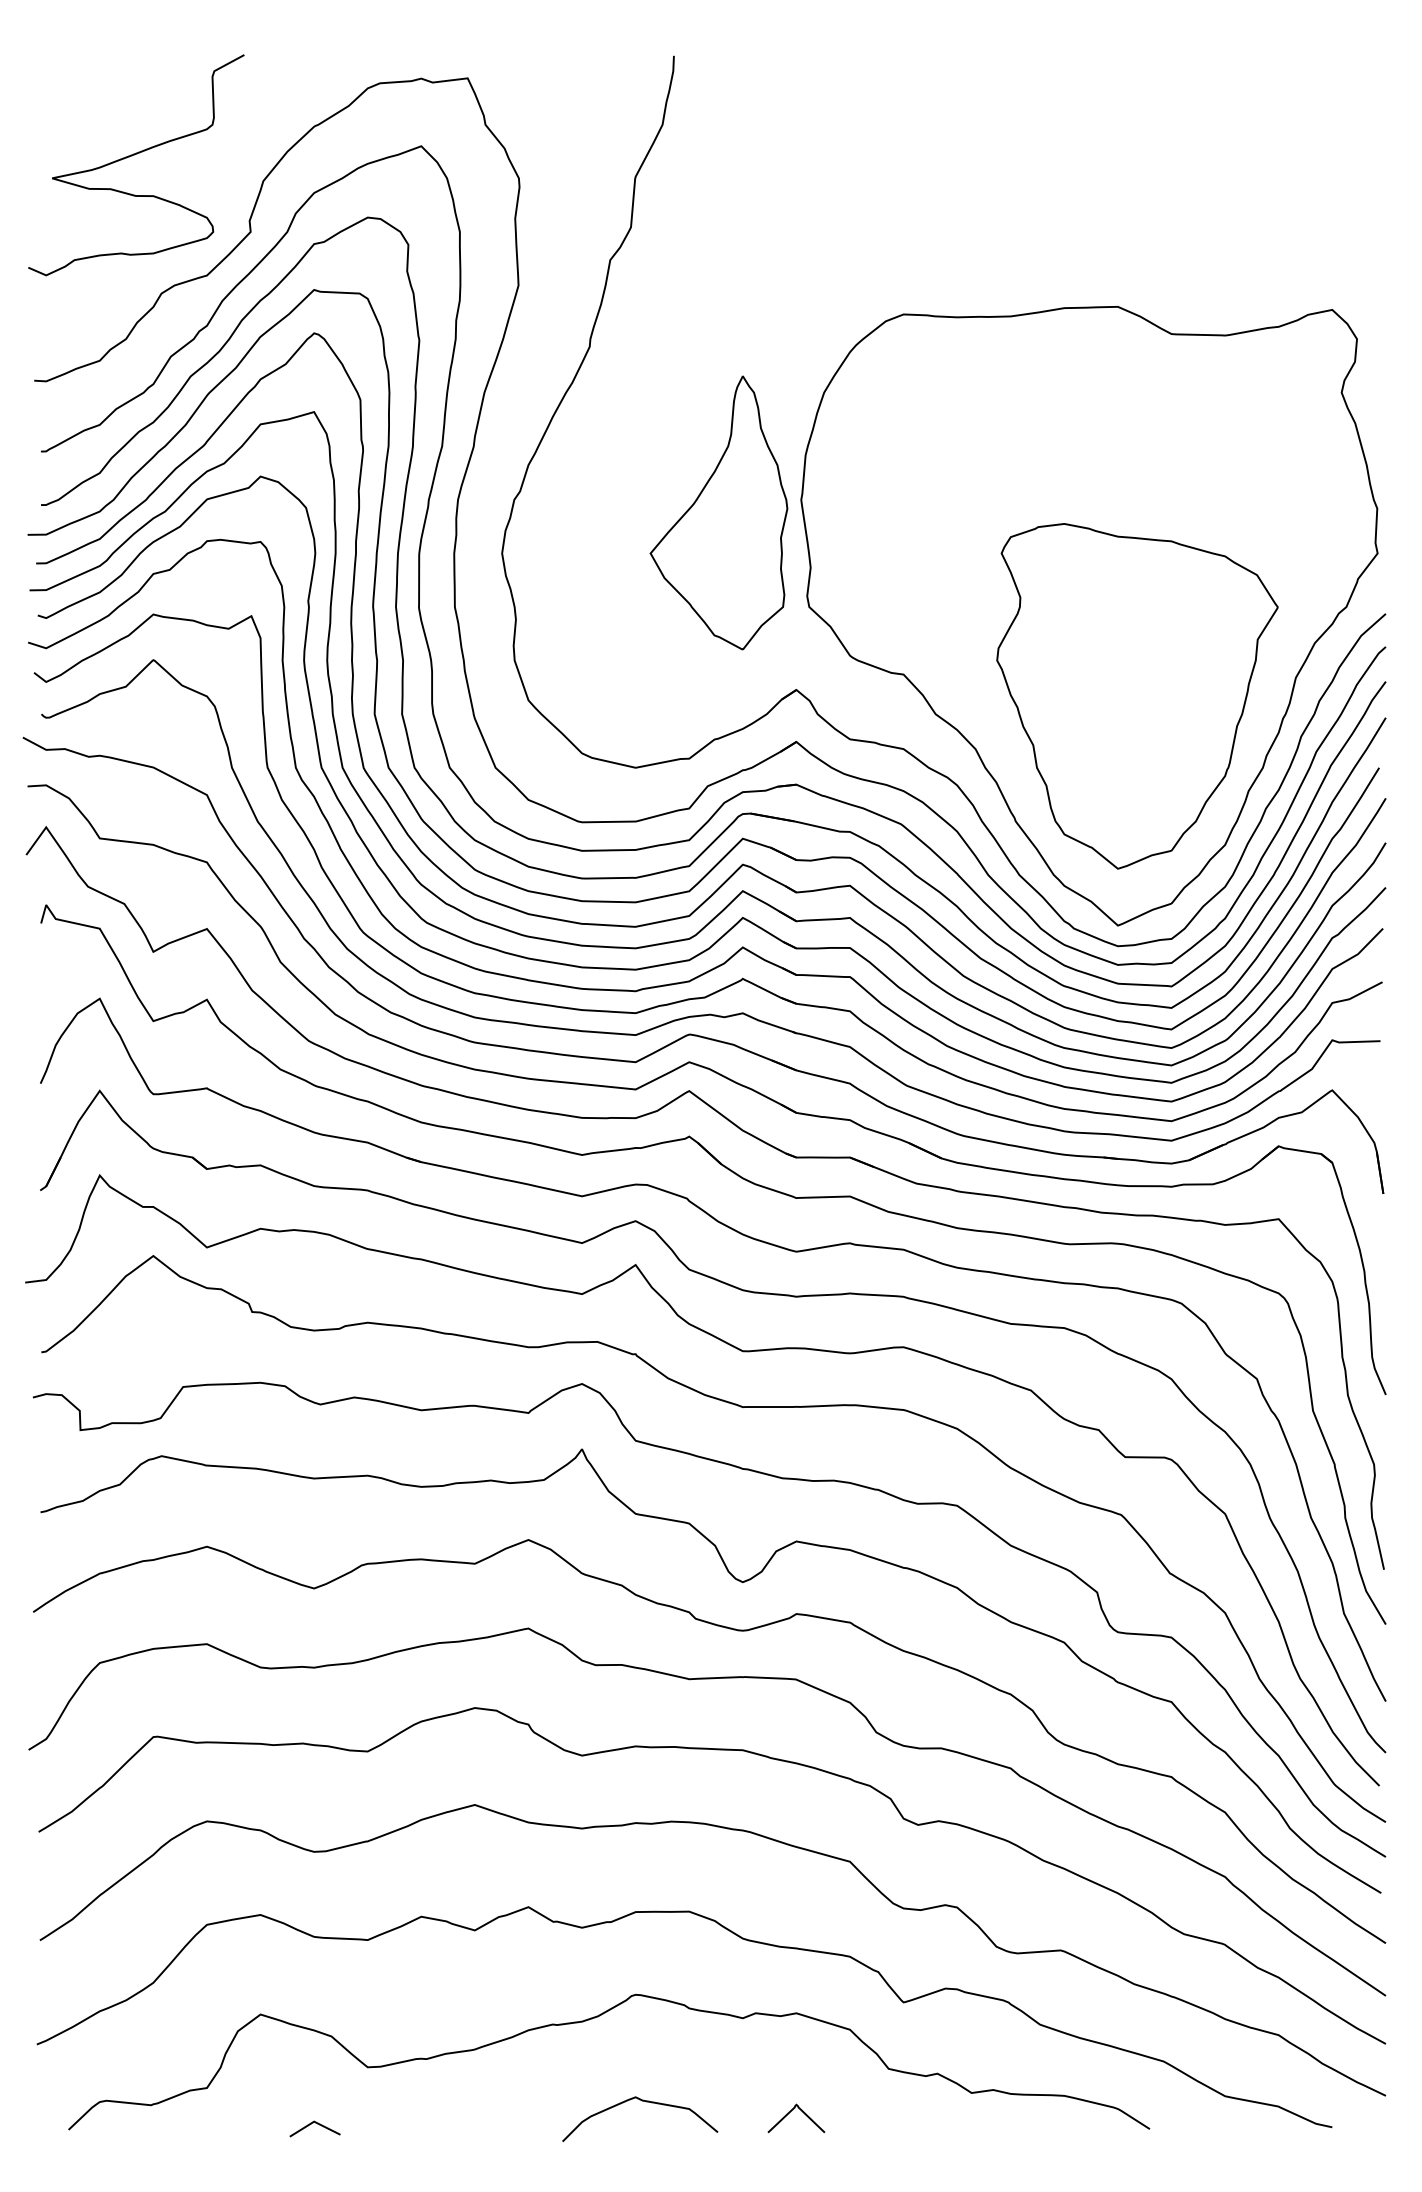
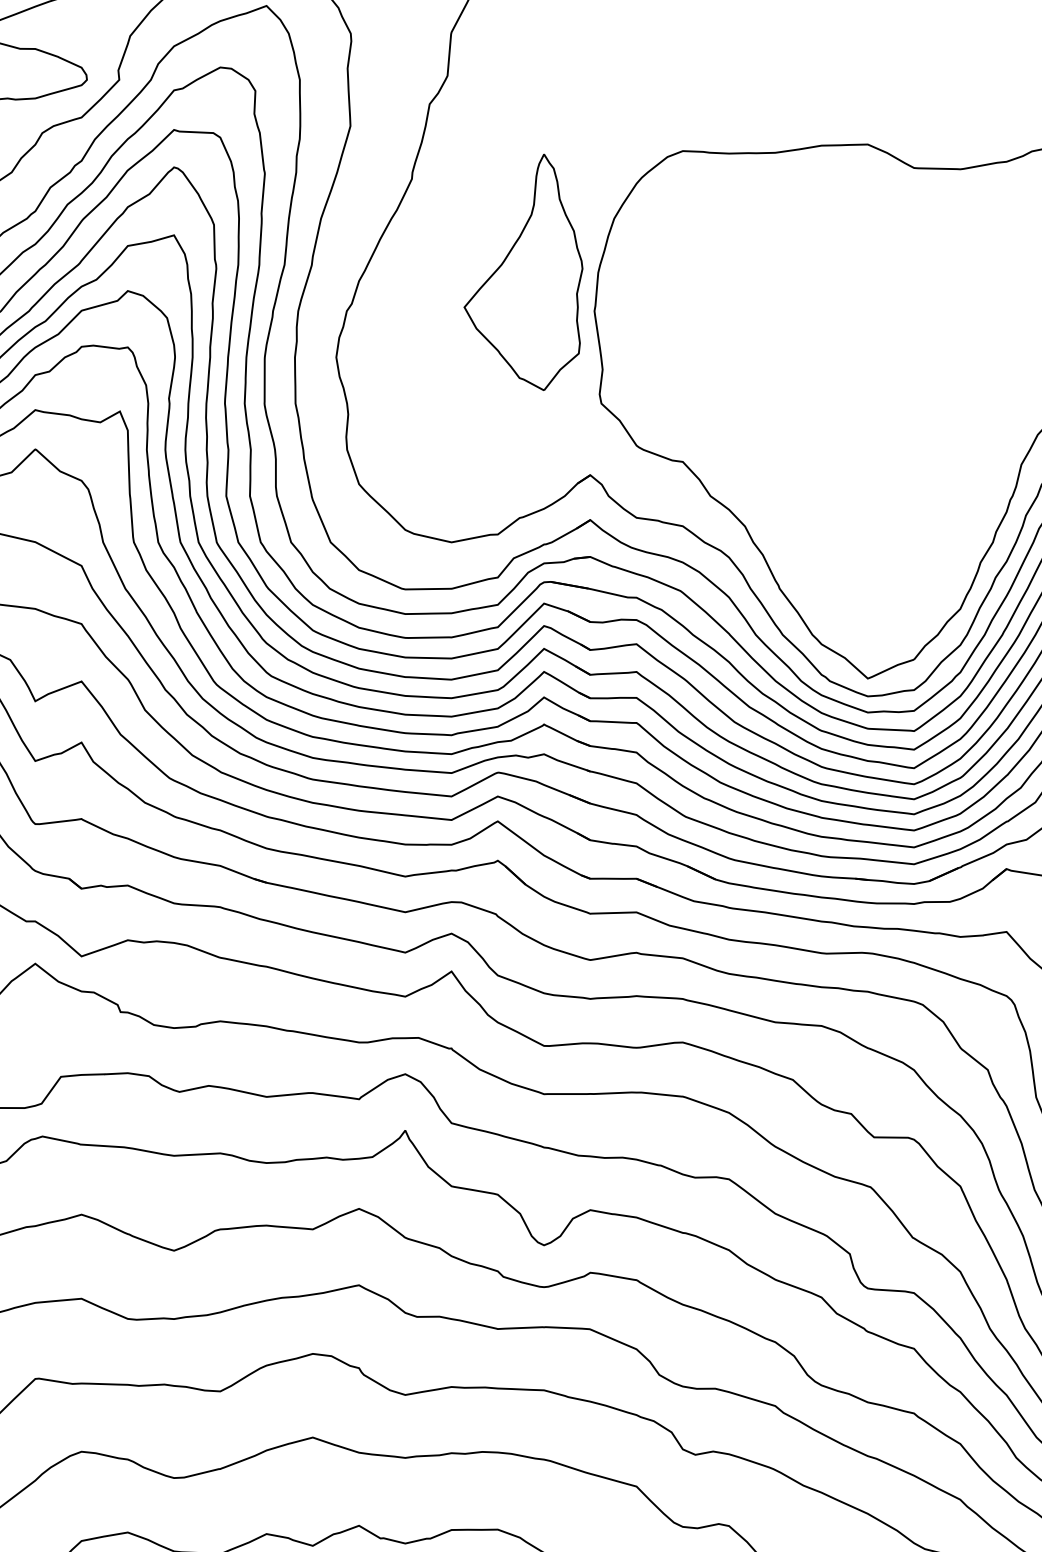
part: (718, 512) -> (523, 271), moved
part: (1137, 696) -> (884, 480), removed

